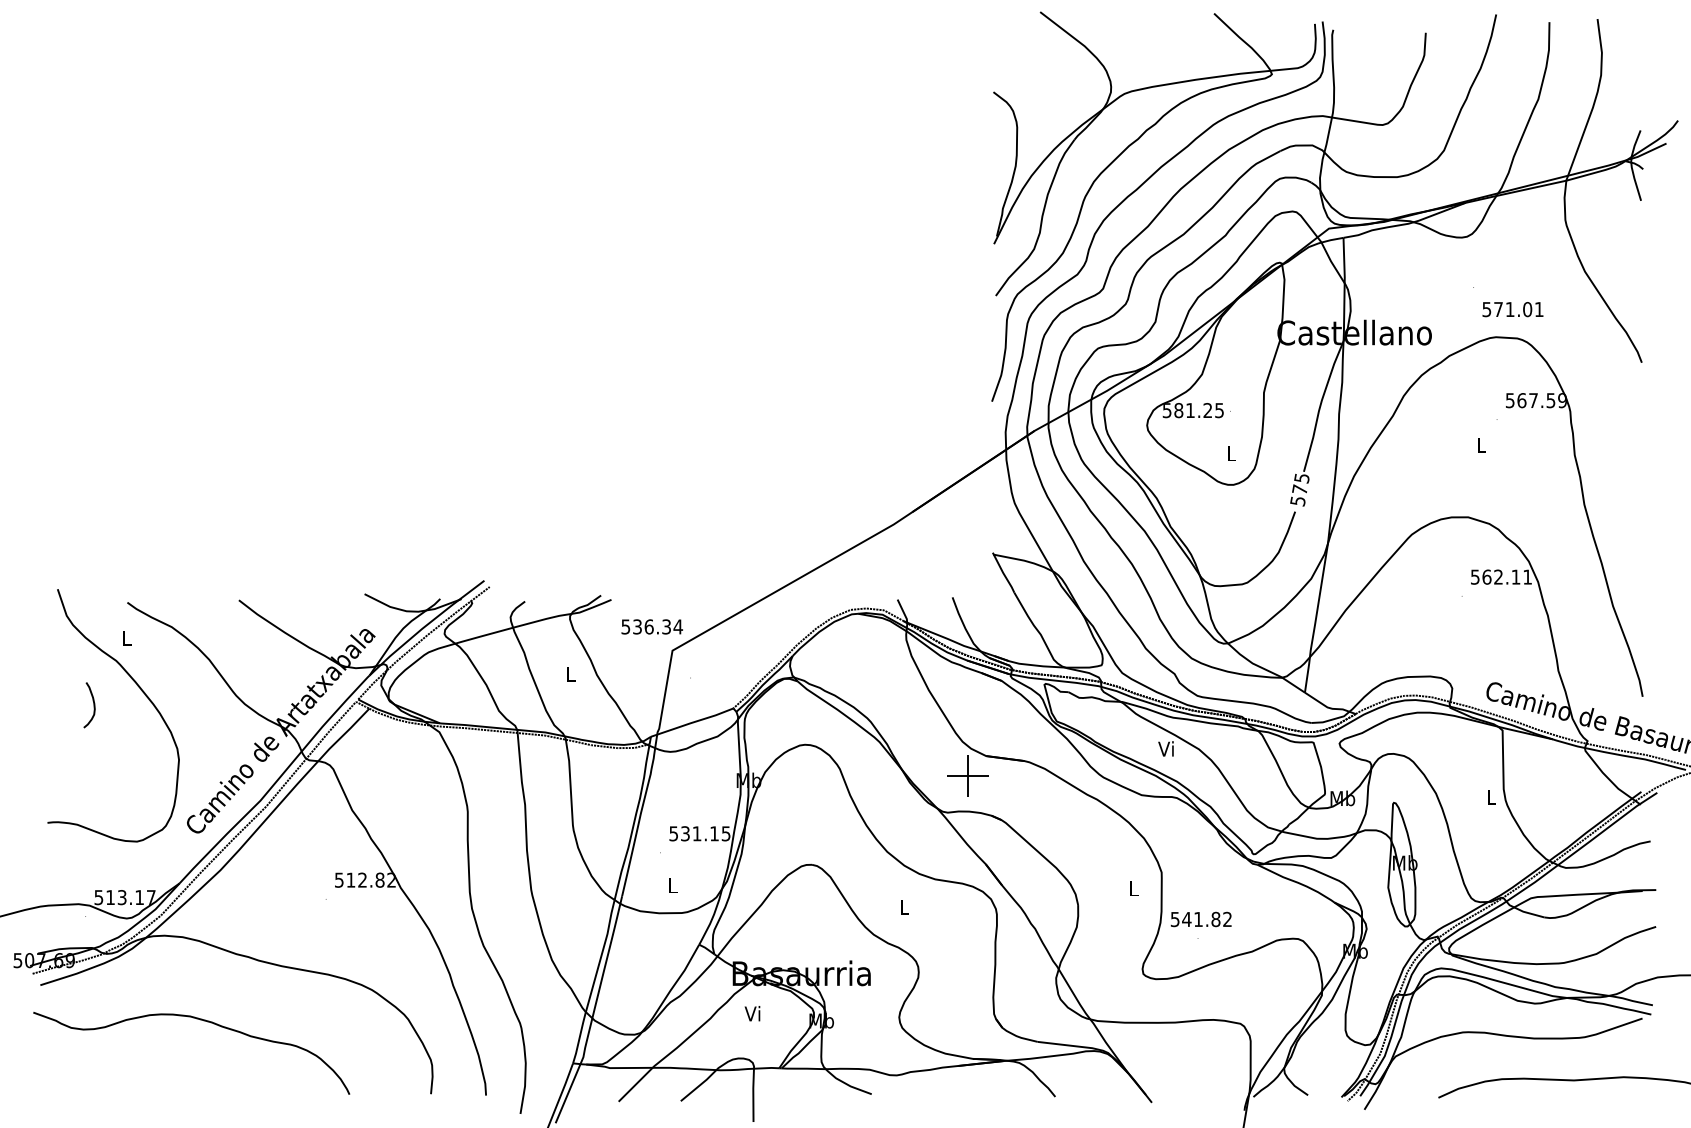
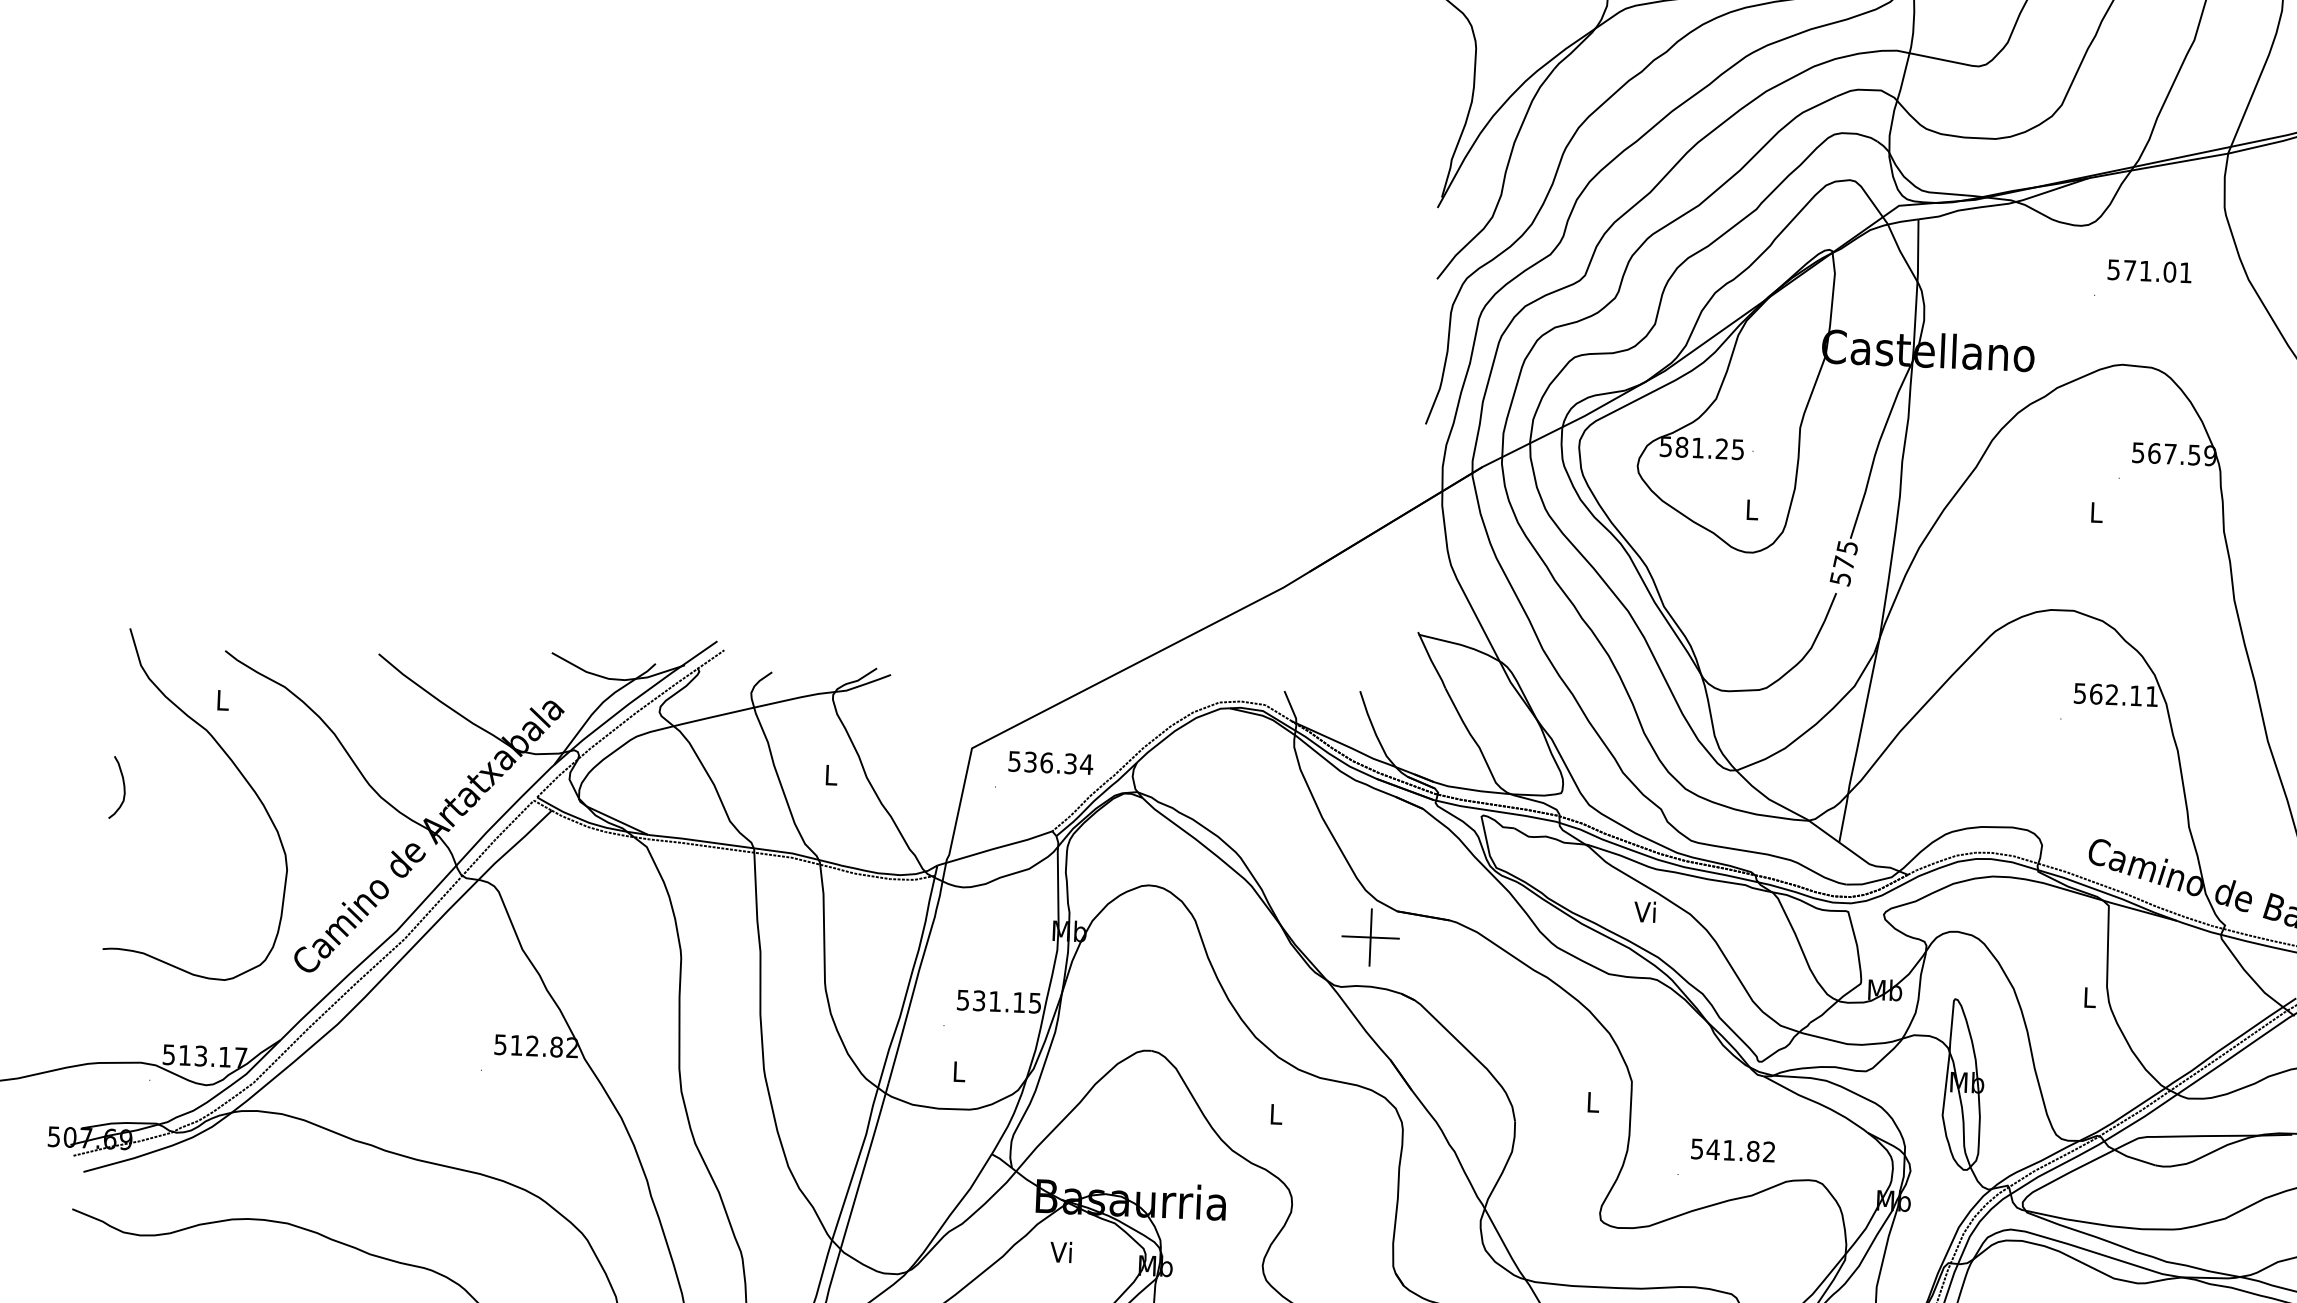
text: (1512, 309) -> (2149, 271), moved
text: (651, 626) -> (1049, 762), moved
curve: (93, 705) -> (123, 788), moved
text: (1200, 919) -> (1732, 1150), moved

